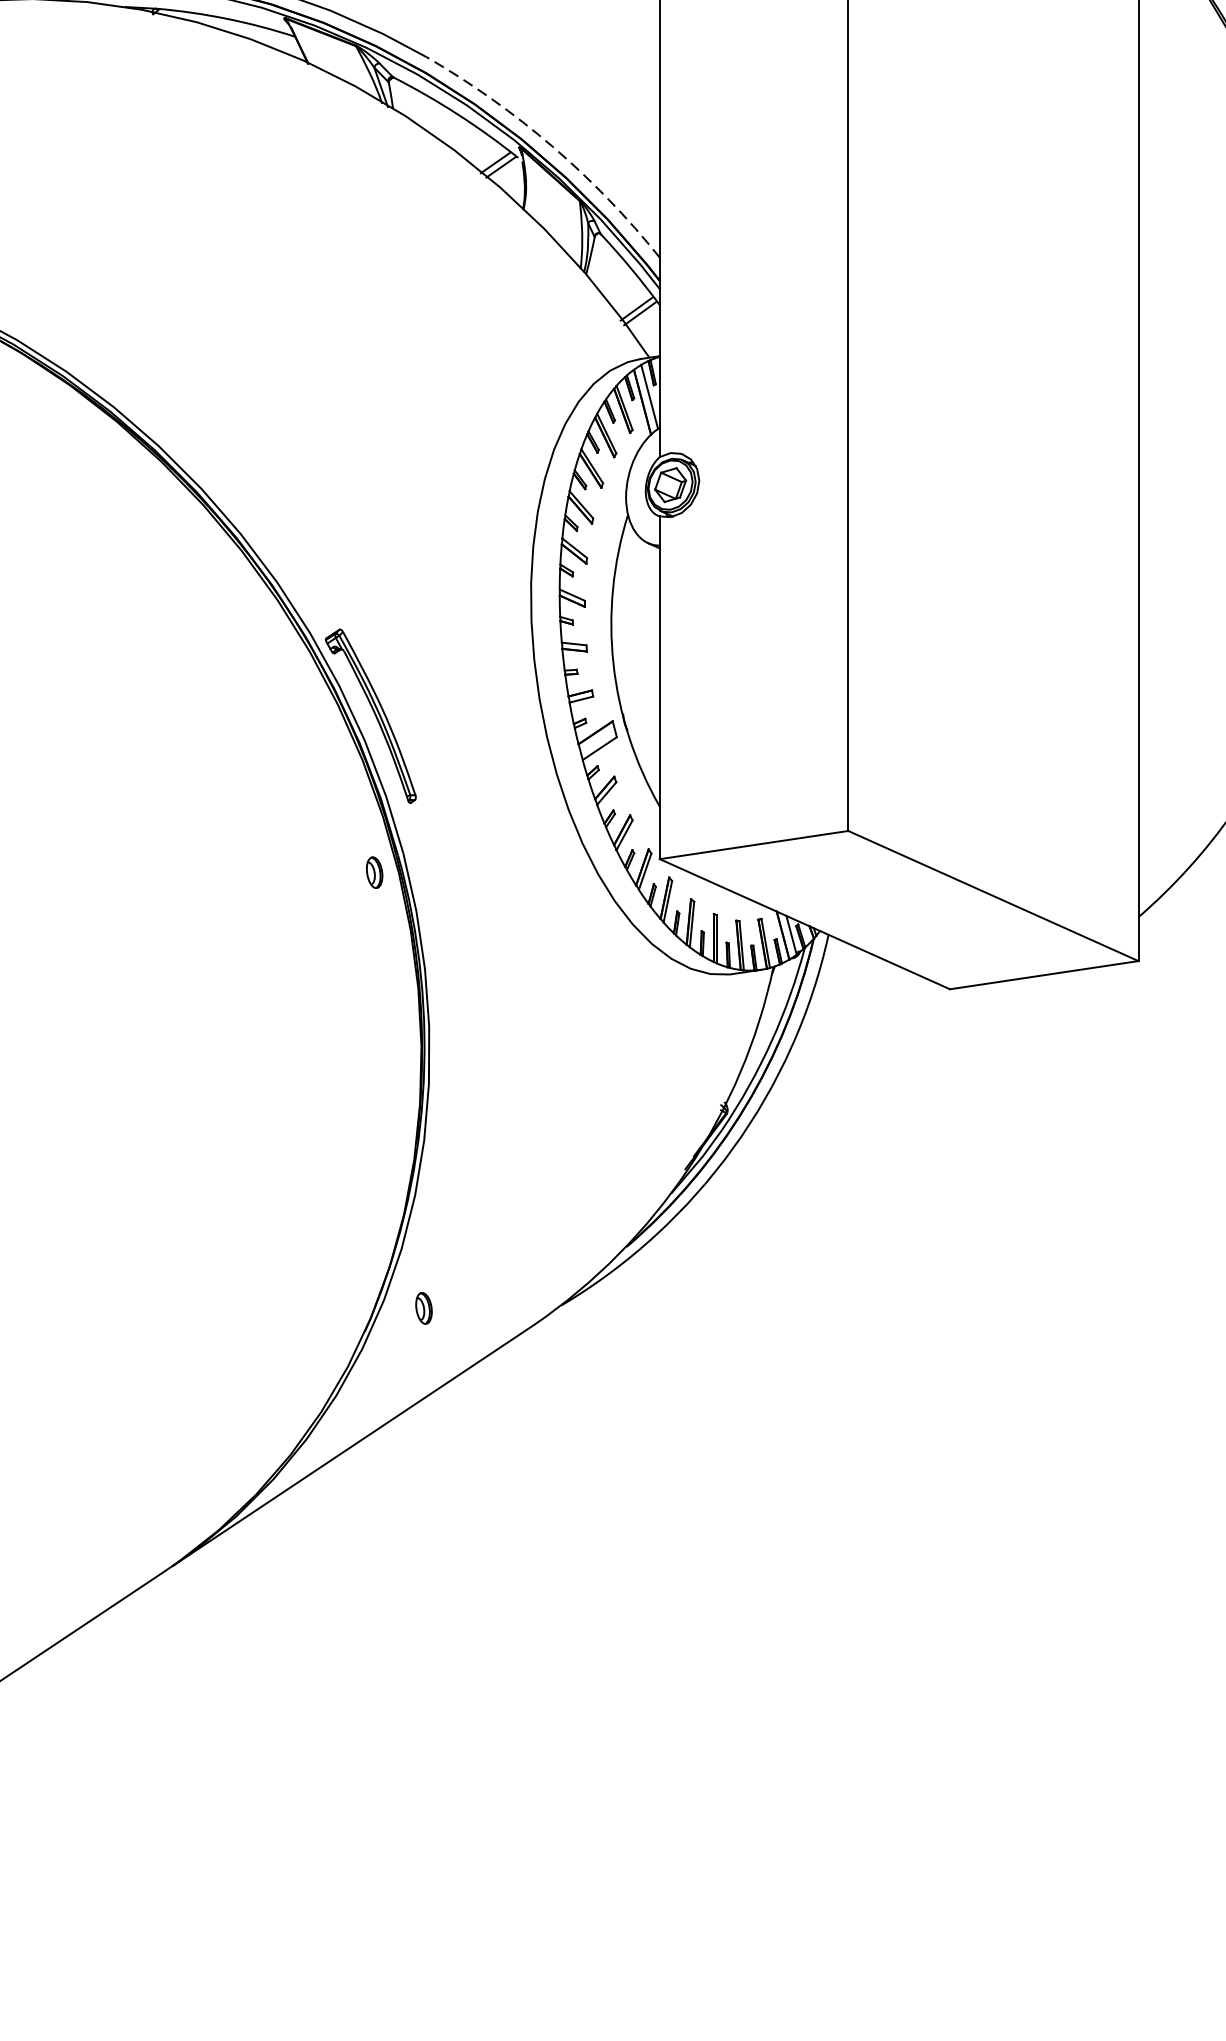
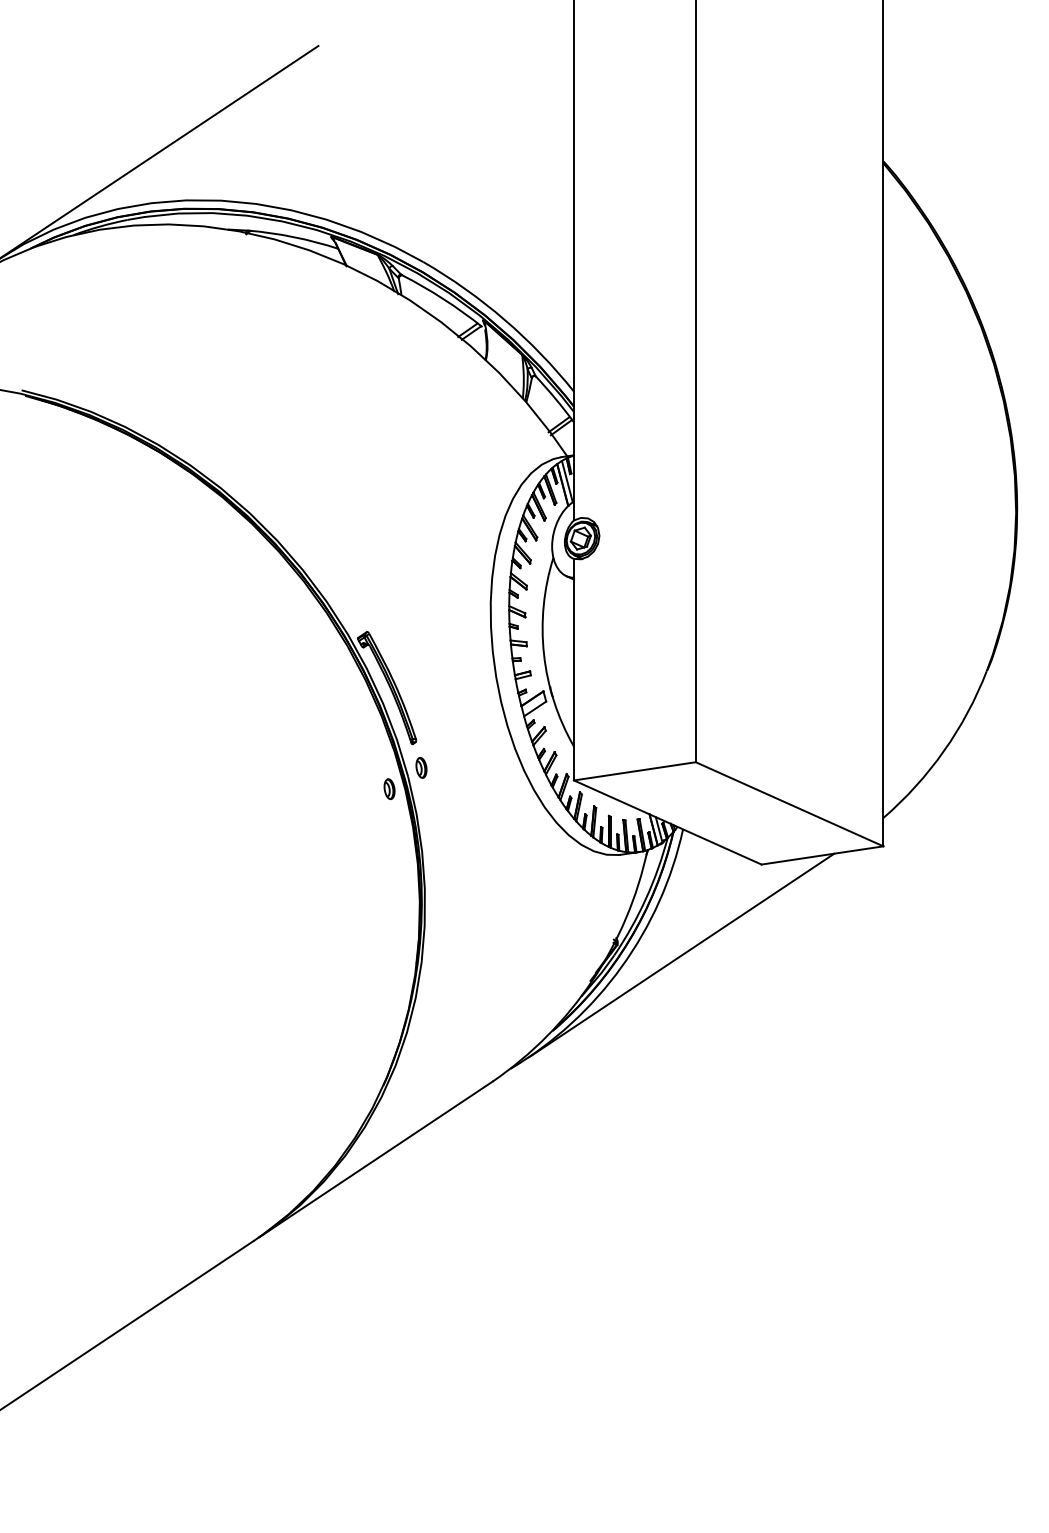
arc: (552, 146) -> (504, 319), dashed -> solid
line: (826, 1129) -> (681, 955), added
part: (424, 1307) -> (421, 767), moved

